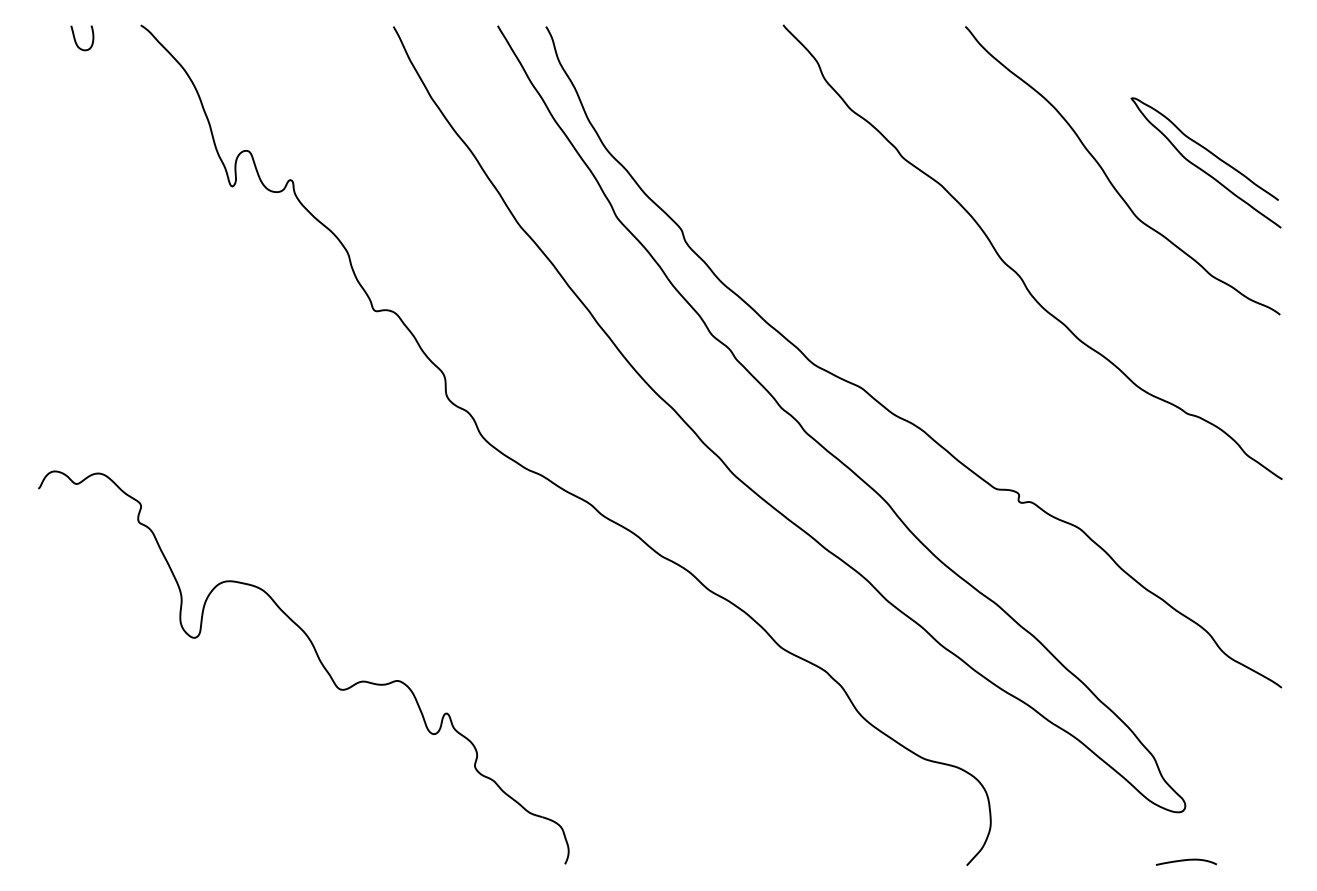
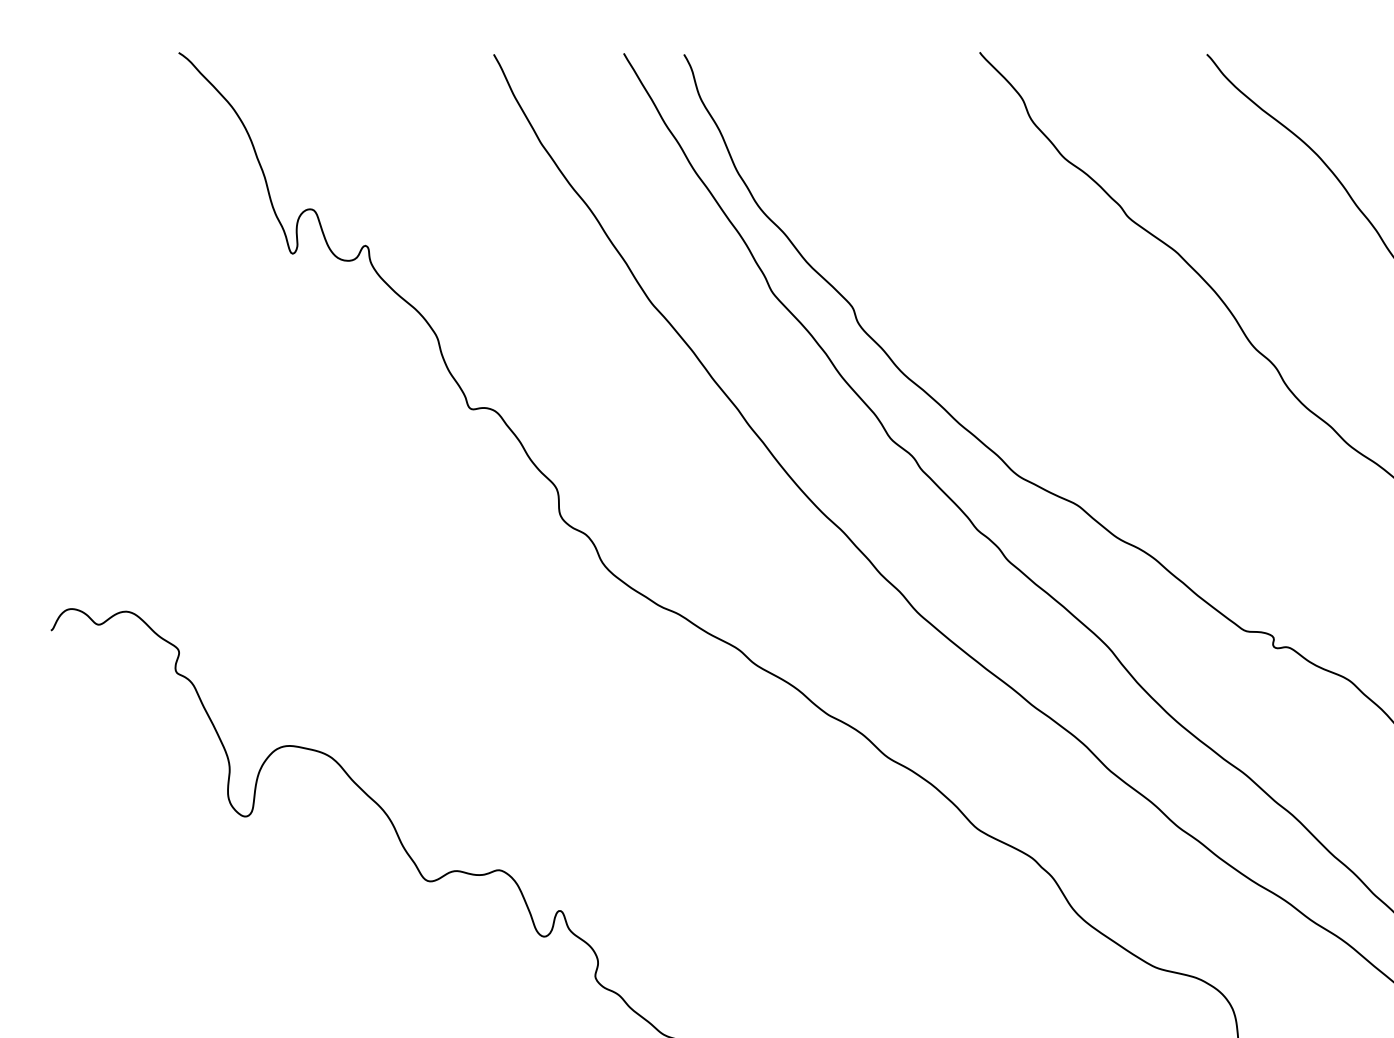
curve: (76, 41) -> (98, 73), removed

